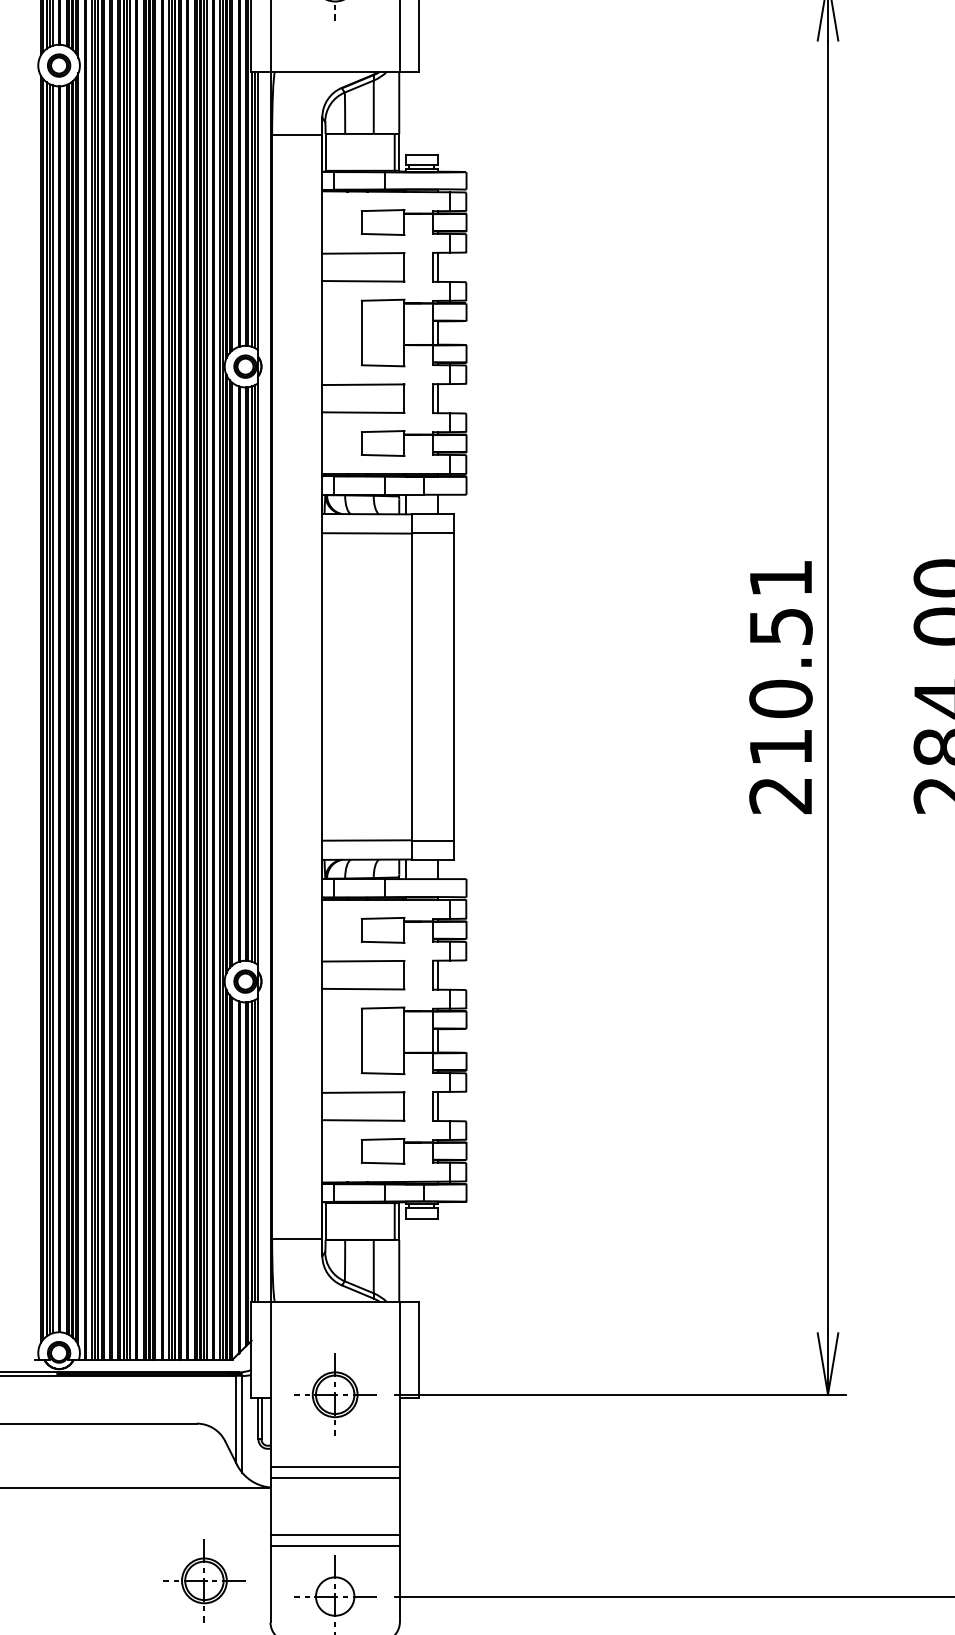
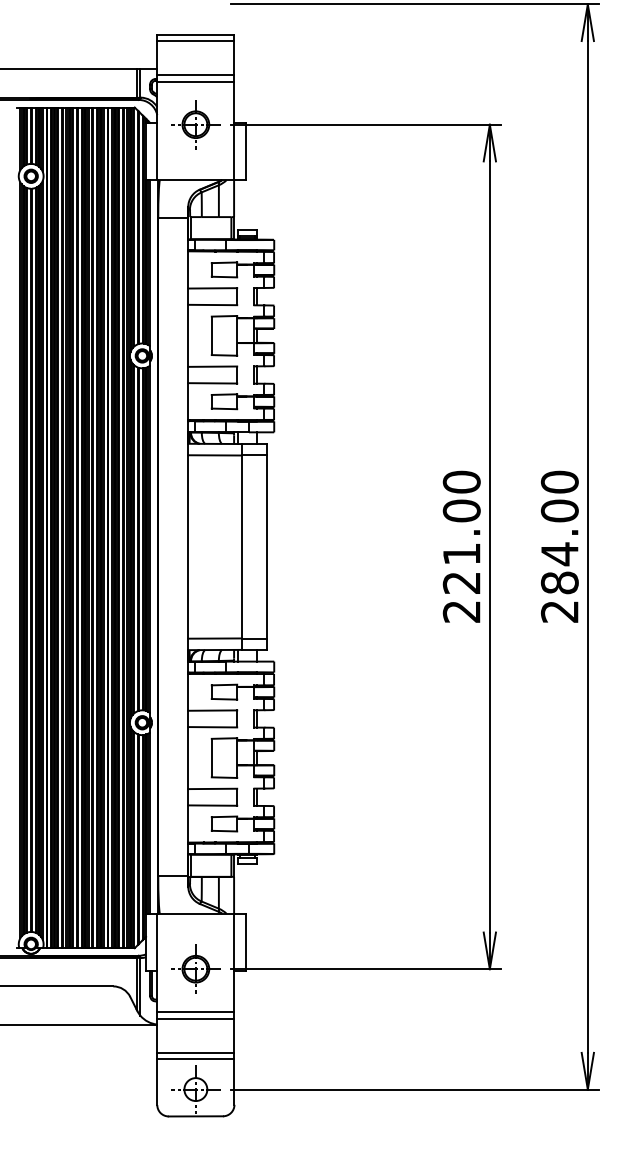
text: (780, 661) -> (461, 531), 210.51 -> 221.00
part: (203, 1579) -> (117, 1079), removed

